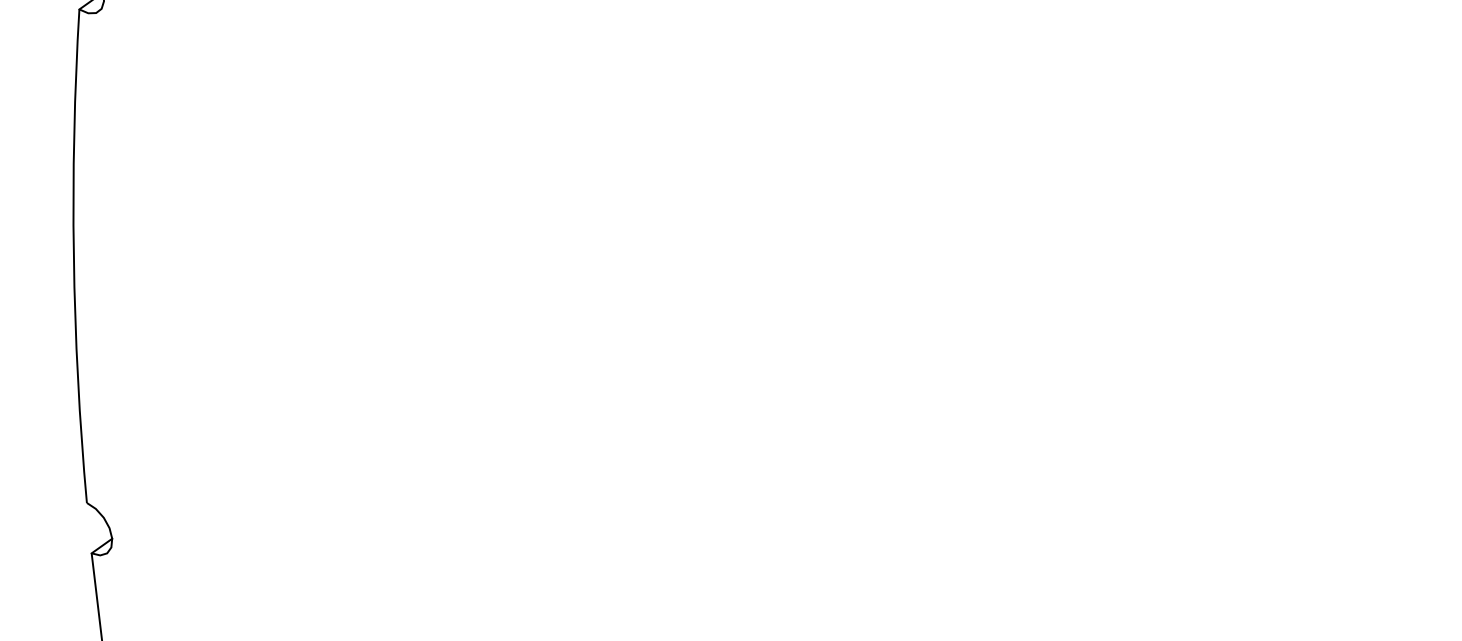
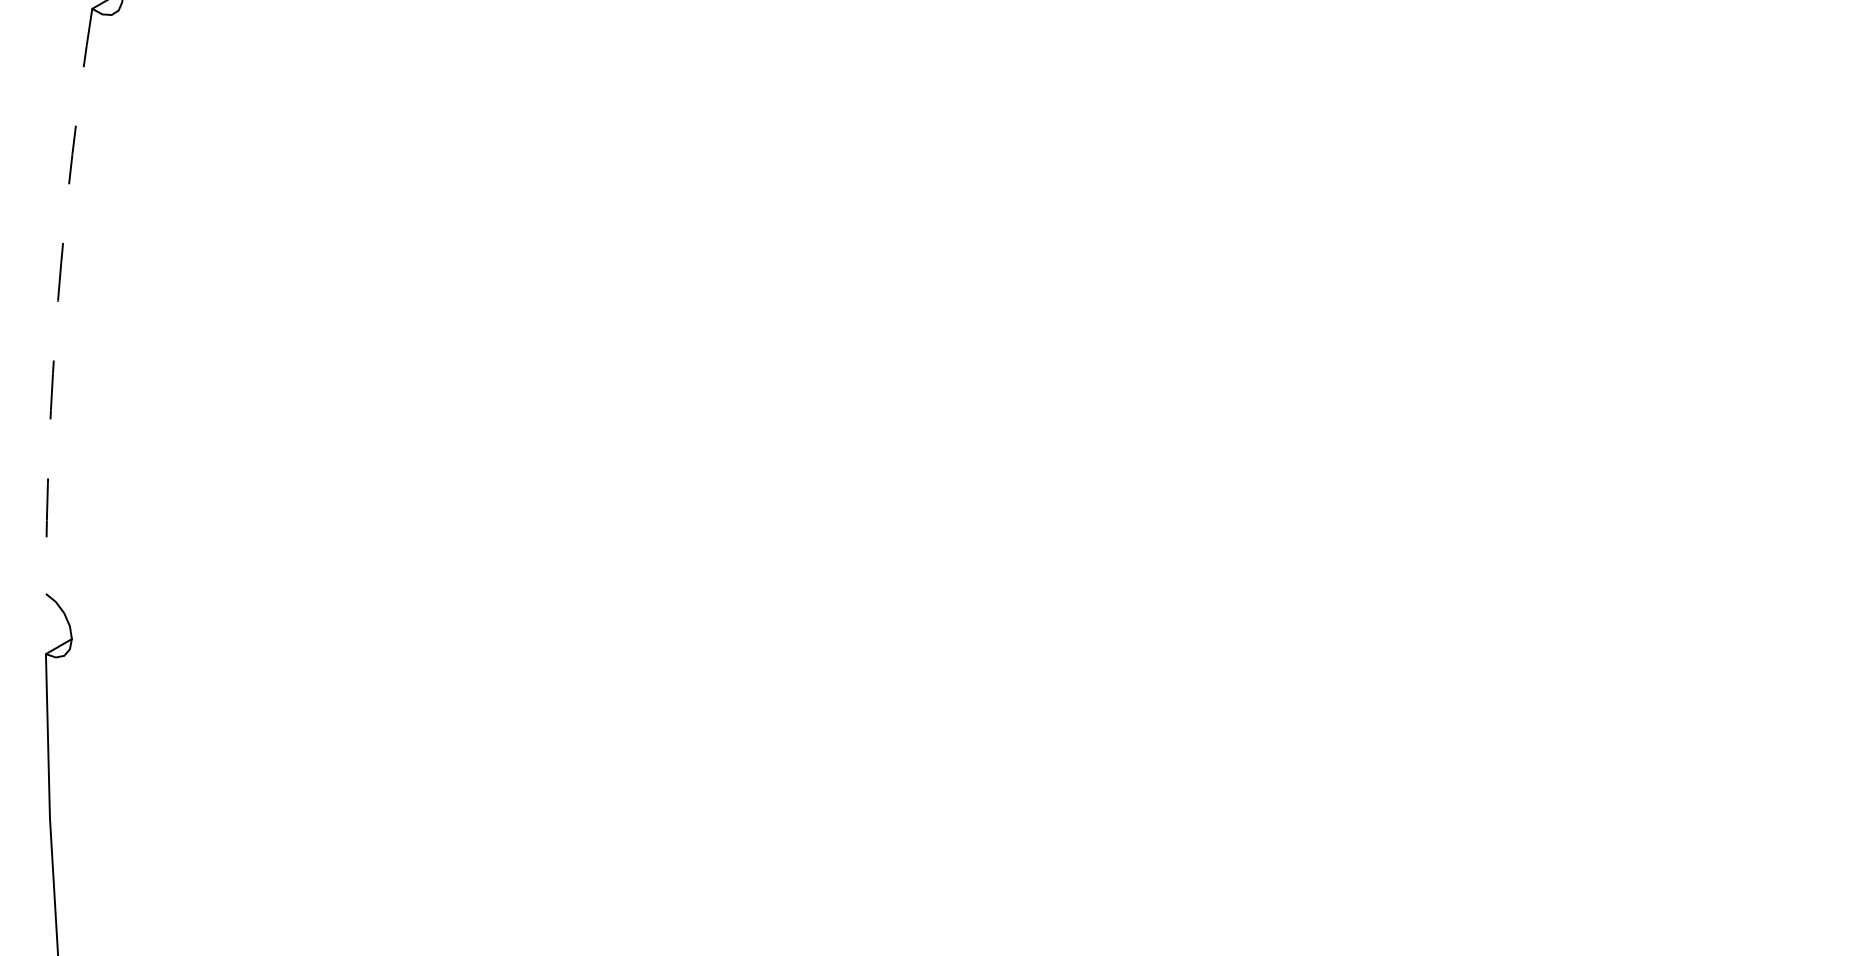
arc: (74, 256) -> (58, 300), solid -> dashed

